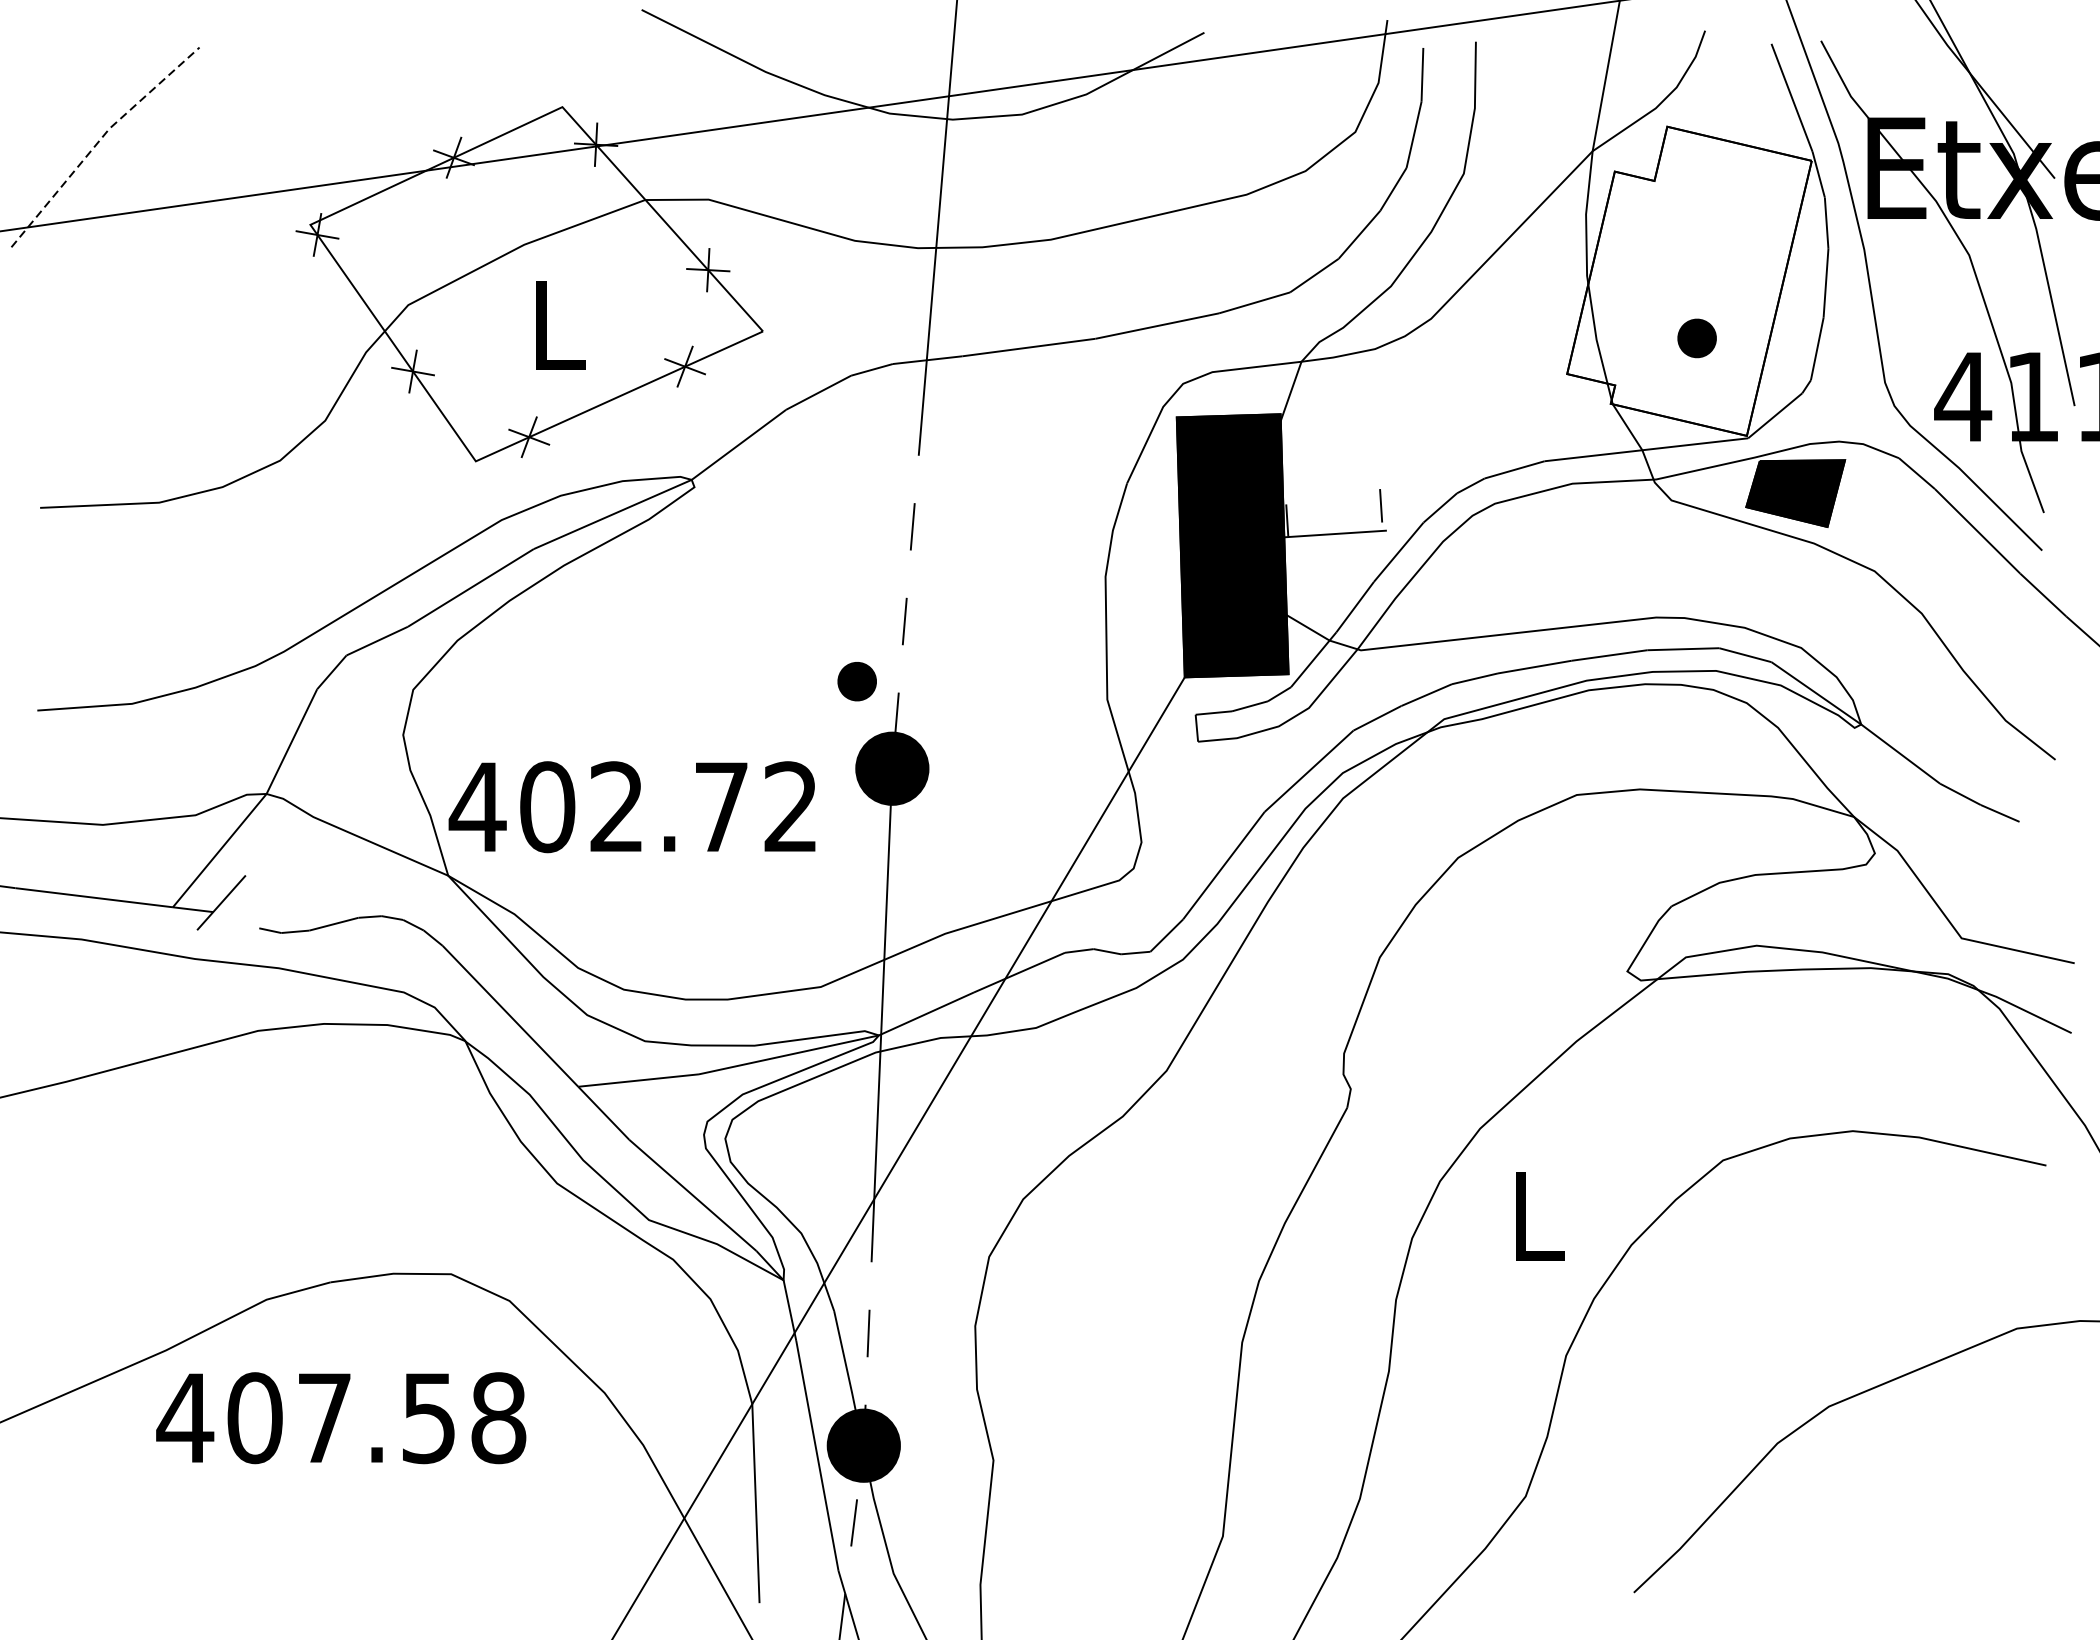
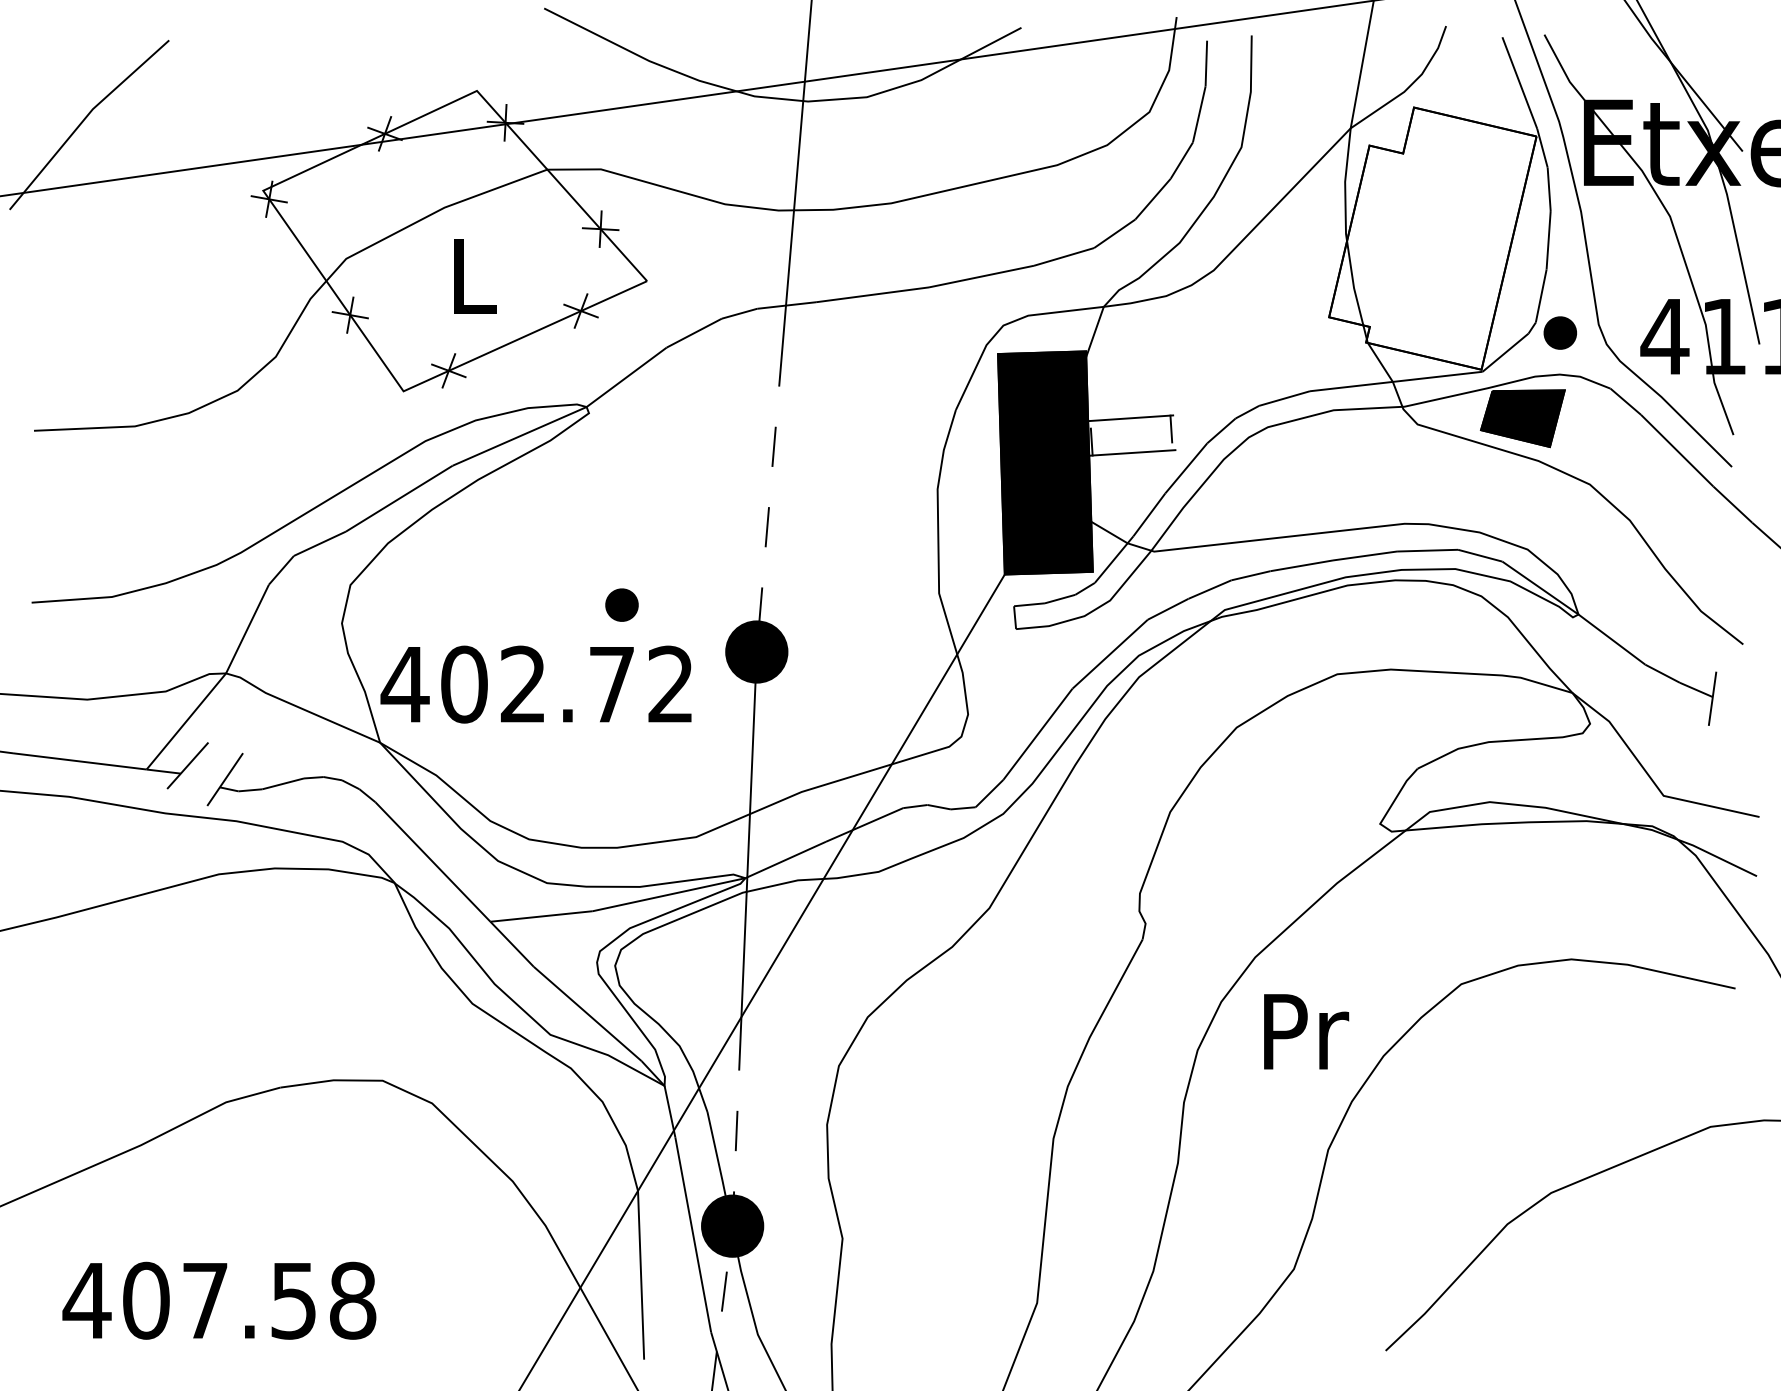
line: (99, 140) -> (84, 119), dashed -> solid
part: (1696, 337) -> (1559, 332), moved
line: (1332, 493) -> (1130, 418), added
part: (856, 680) -> (621, 604), moved
line: (2019, 823) -> (1712, 698), added
line: (265, 919) -> (225, 779), added
text: (1540, 1216) -> (1306, 1031), L -> Pr
text: (341, 1417) -> (219, 1300), moved

